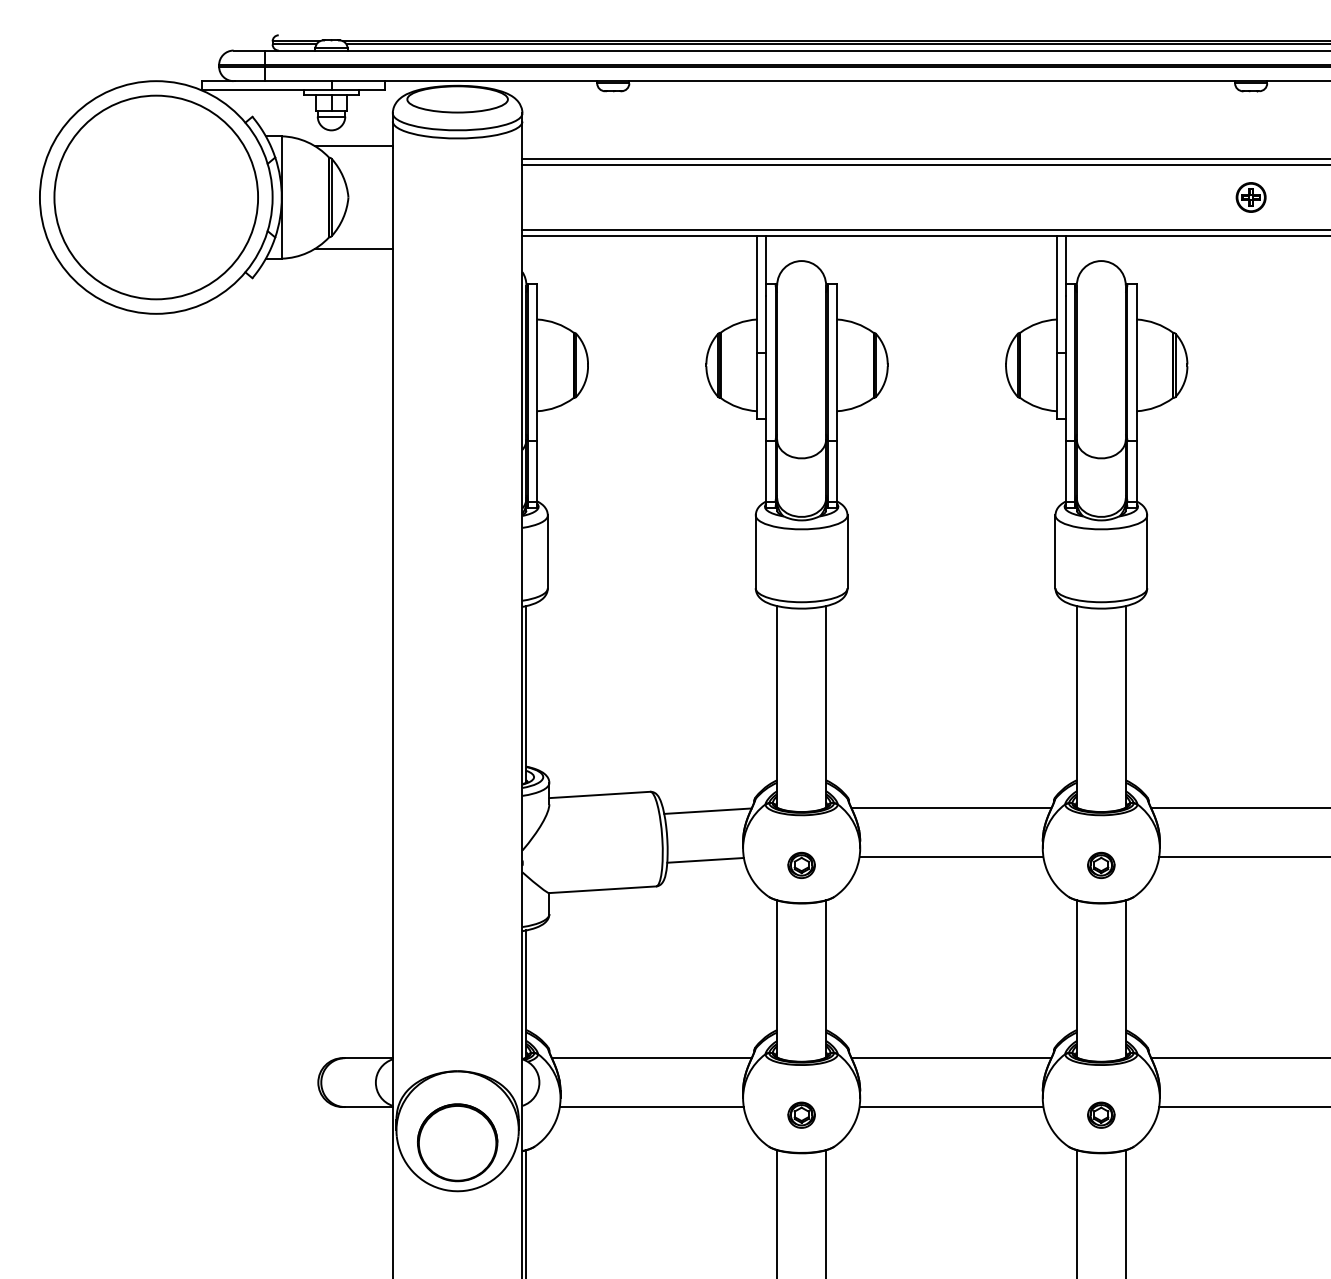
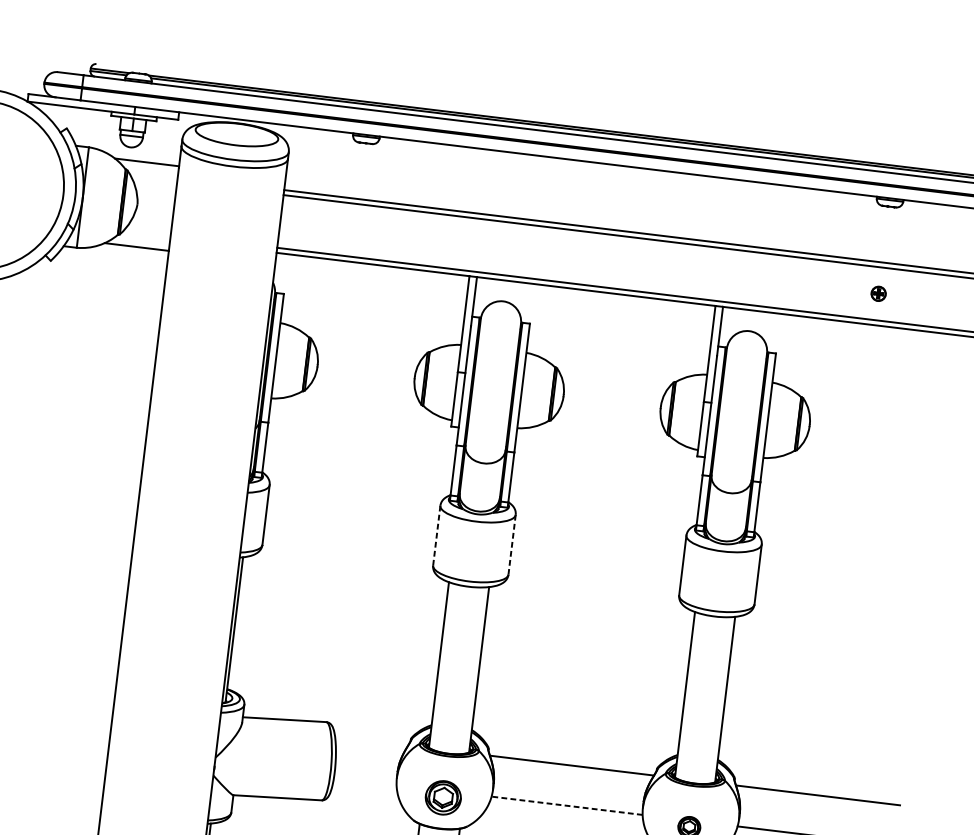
part: (1250, 197) -> (878, 293), size x0.6
line: (755, 552) -> (436, 536), solid -> dashed
line: (847, 552) -> (512, 545), solid -> dashed
line: (707, 810) -> (371, 743), removed
line: (951, 857) -> (567, 805), solid -> dashed
line: (705, 859) -> (364, 783), removed
part: (801, 864) -> (443, 796), size x1.6

